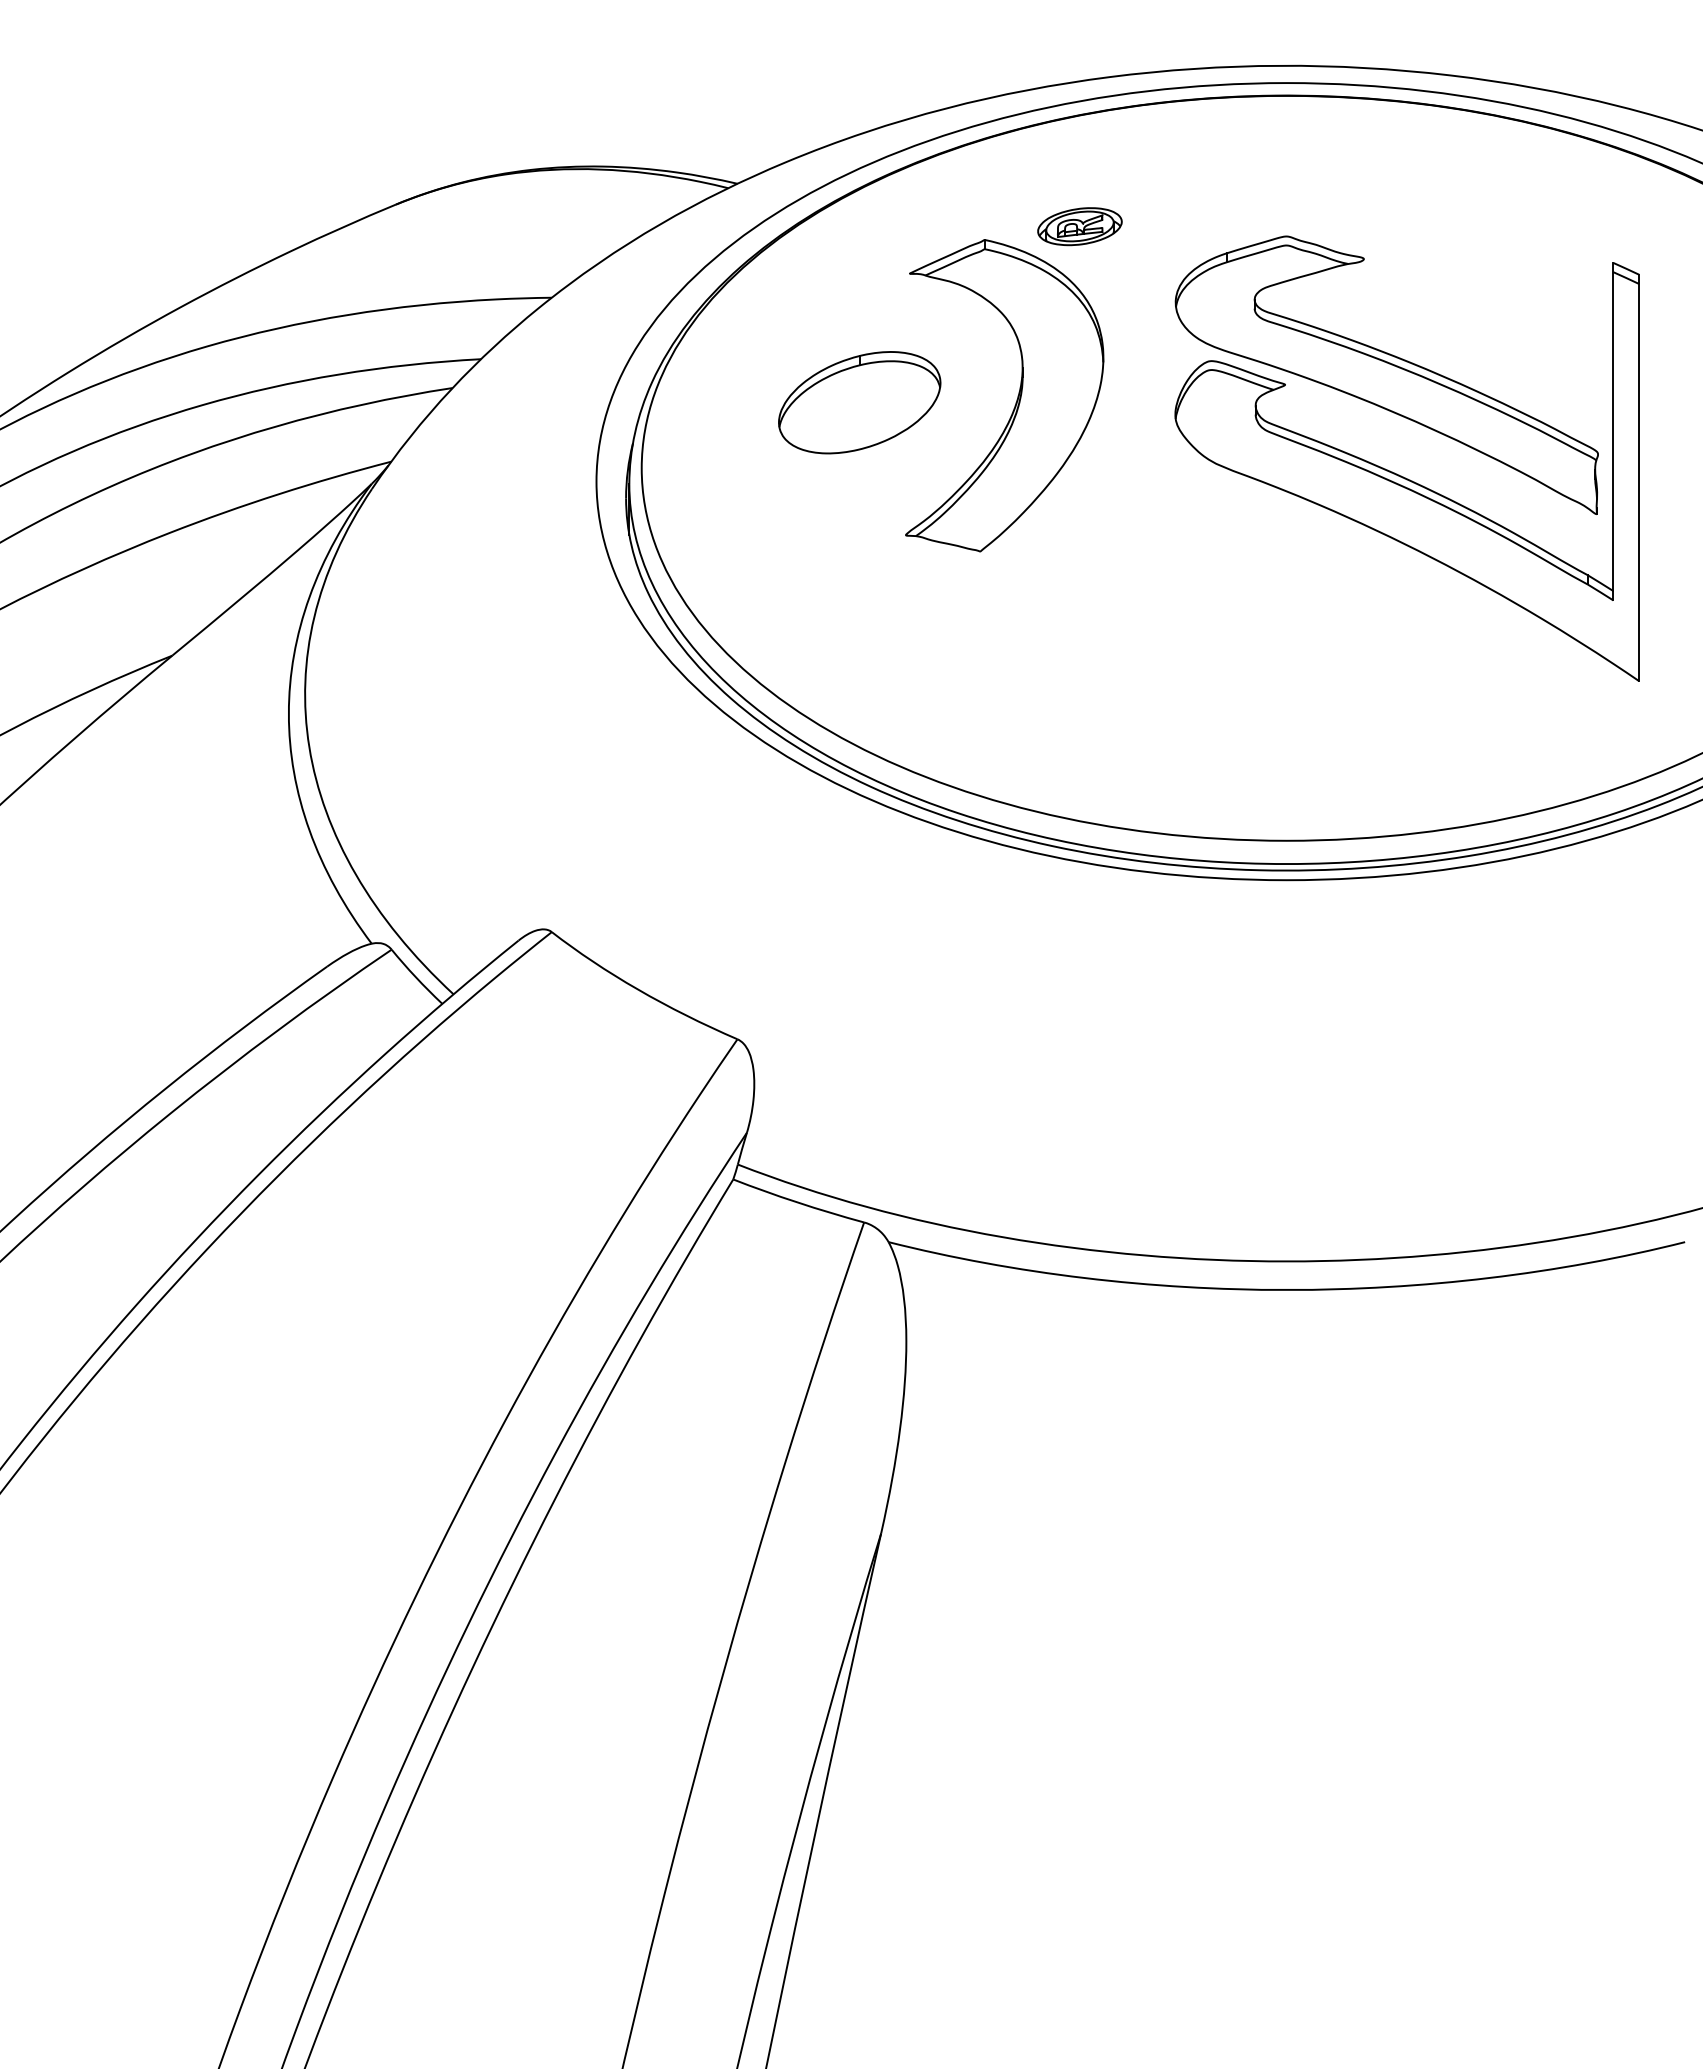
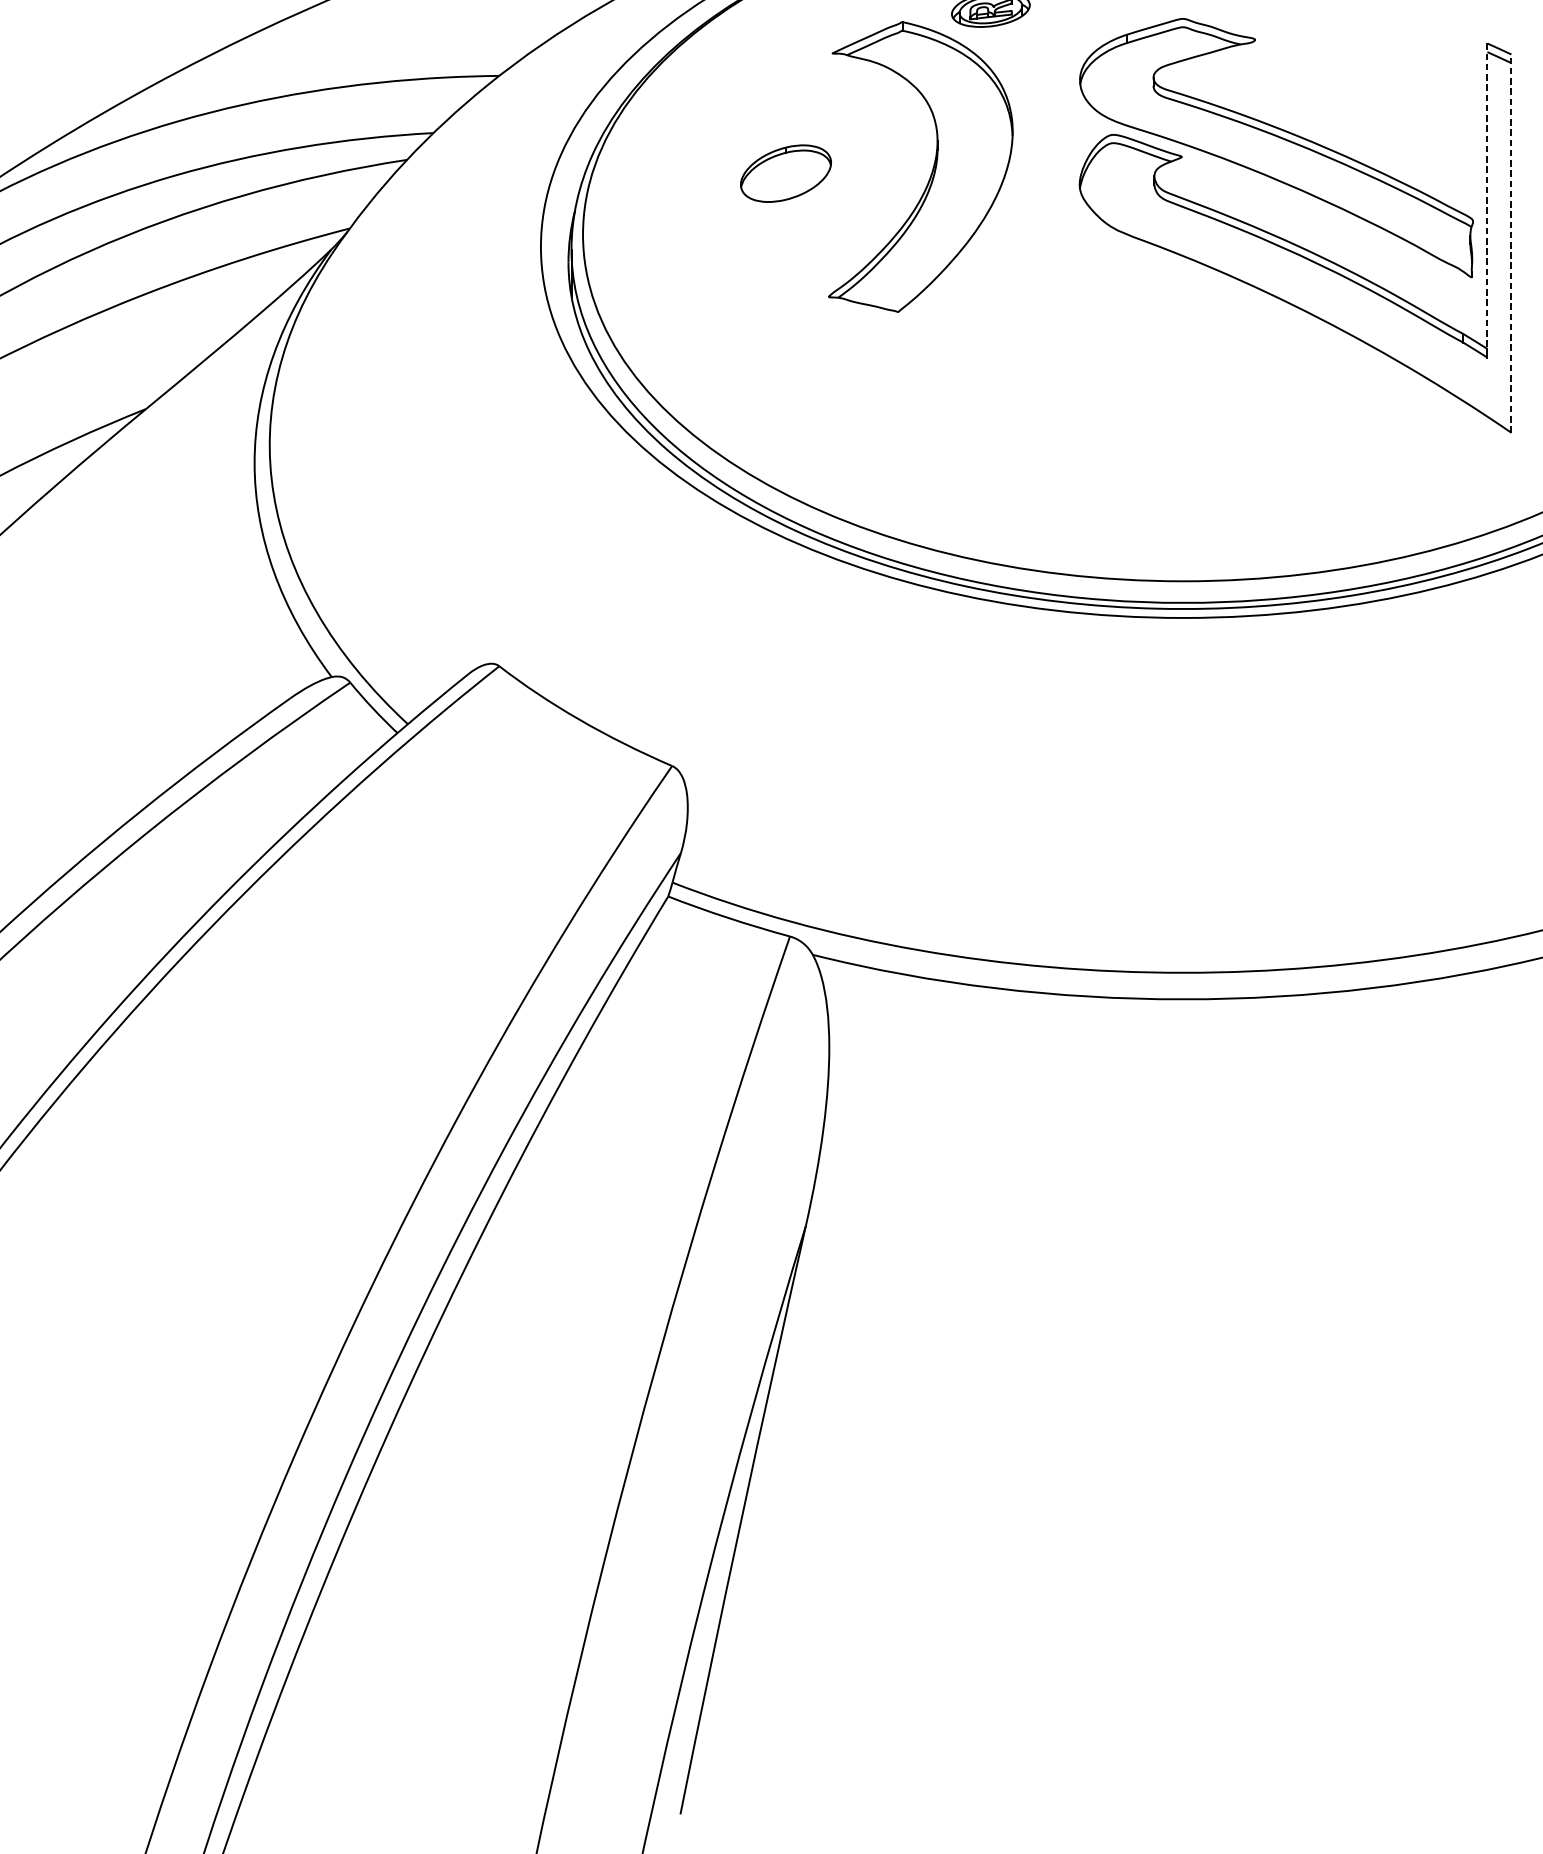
part: (859, 402) -> (785, 173), size x0.6
line: (1613, 427) -> (1487, 196), solid -> dashed
line: (1639, 477) -> (1511, 243), solid -> dashed

